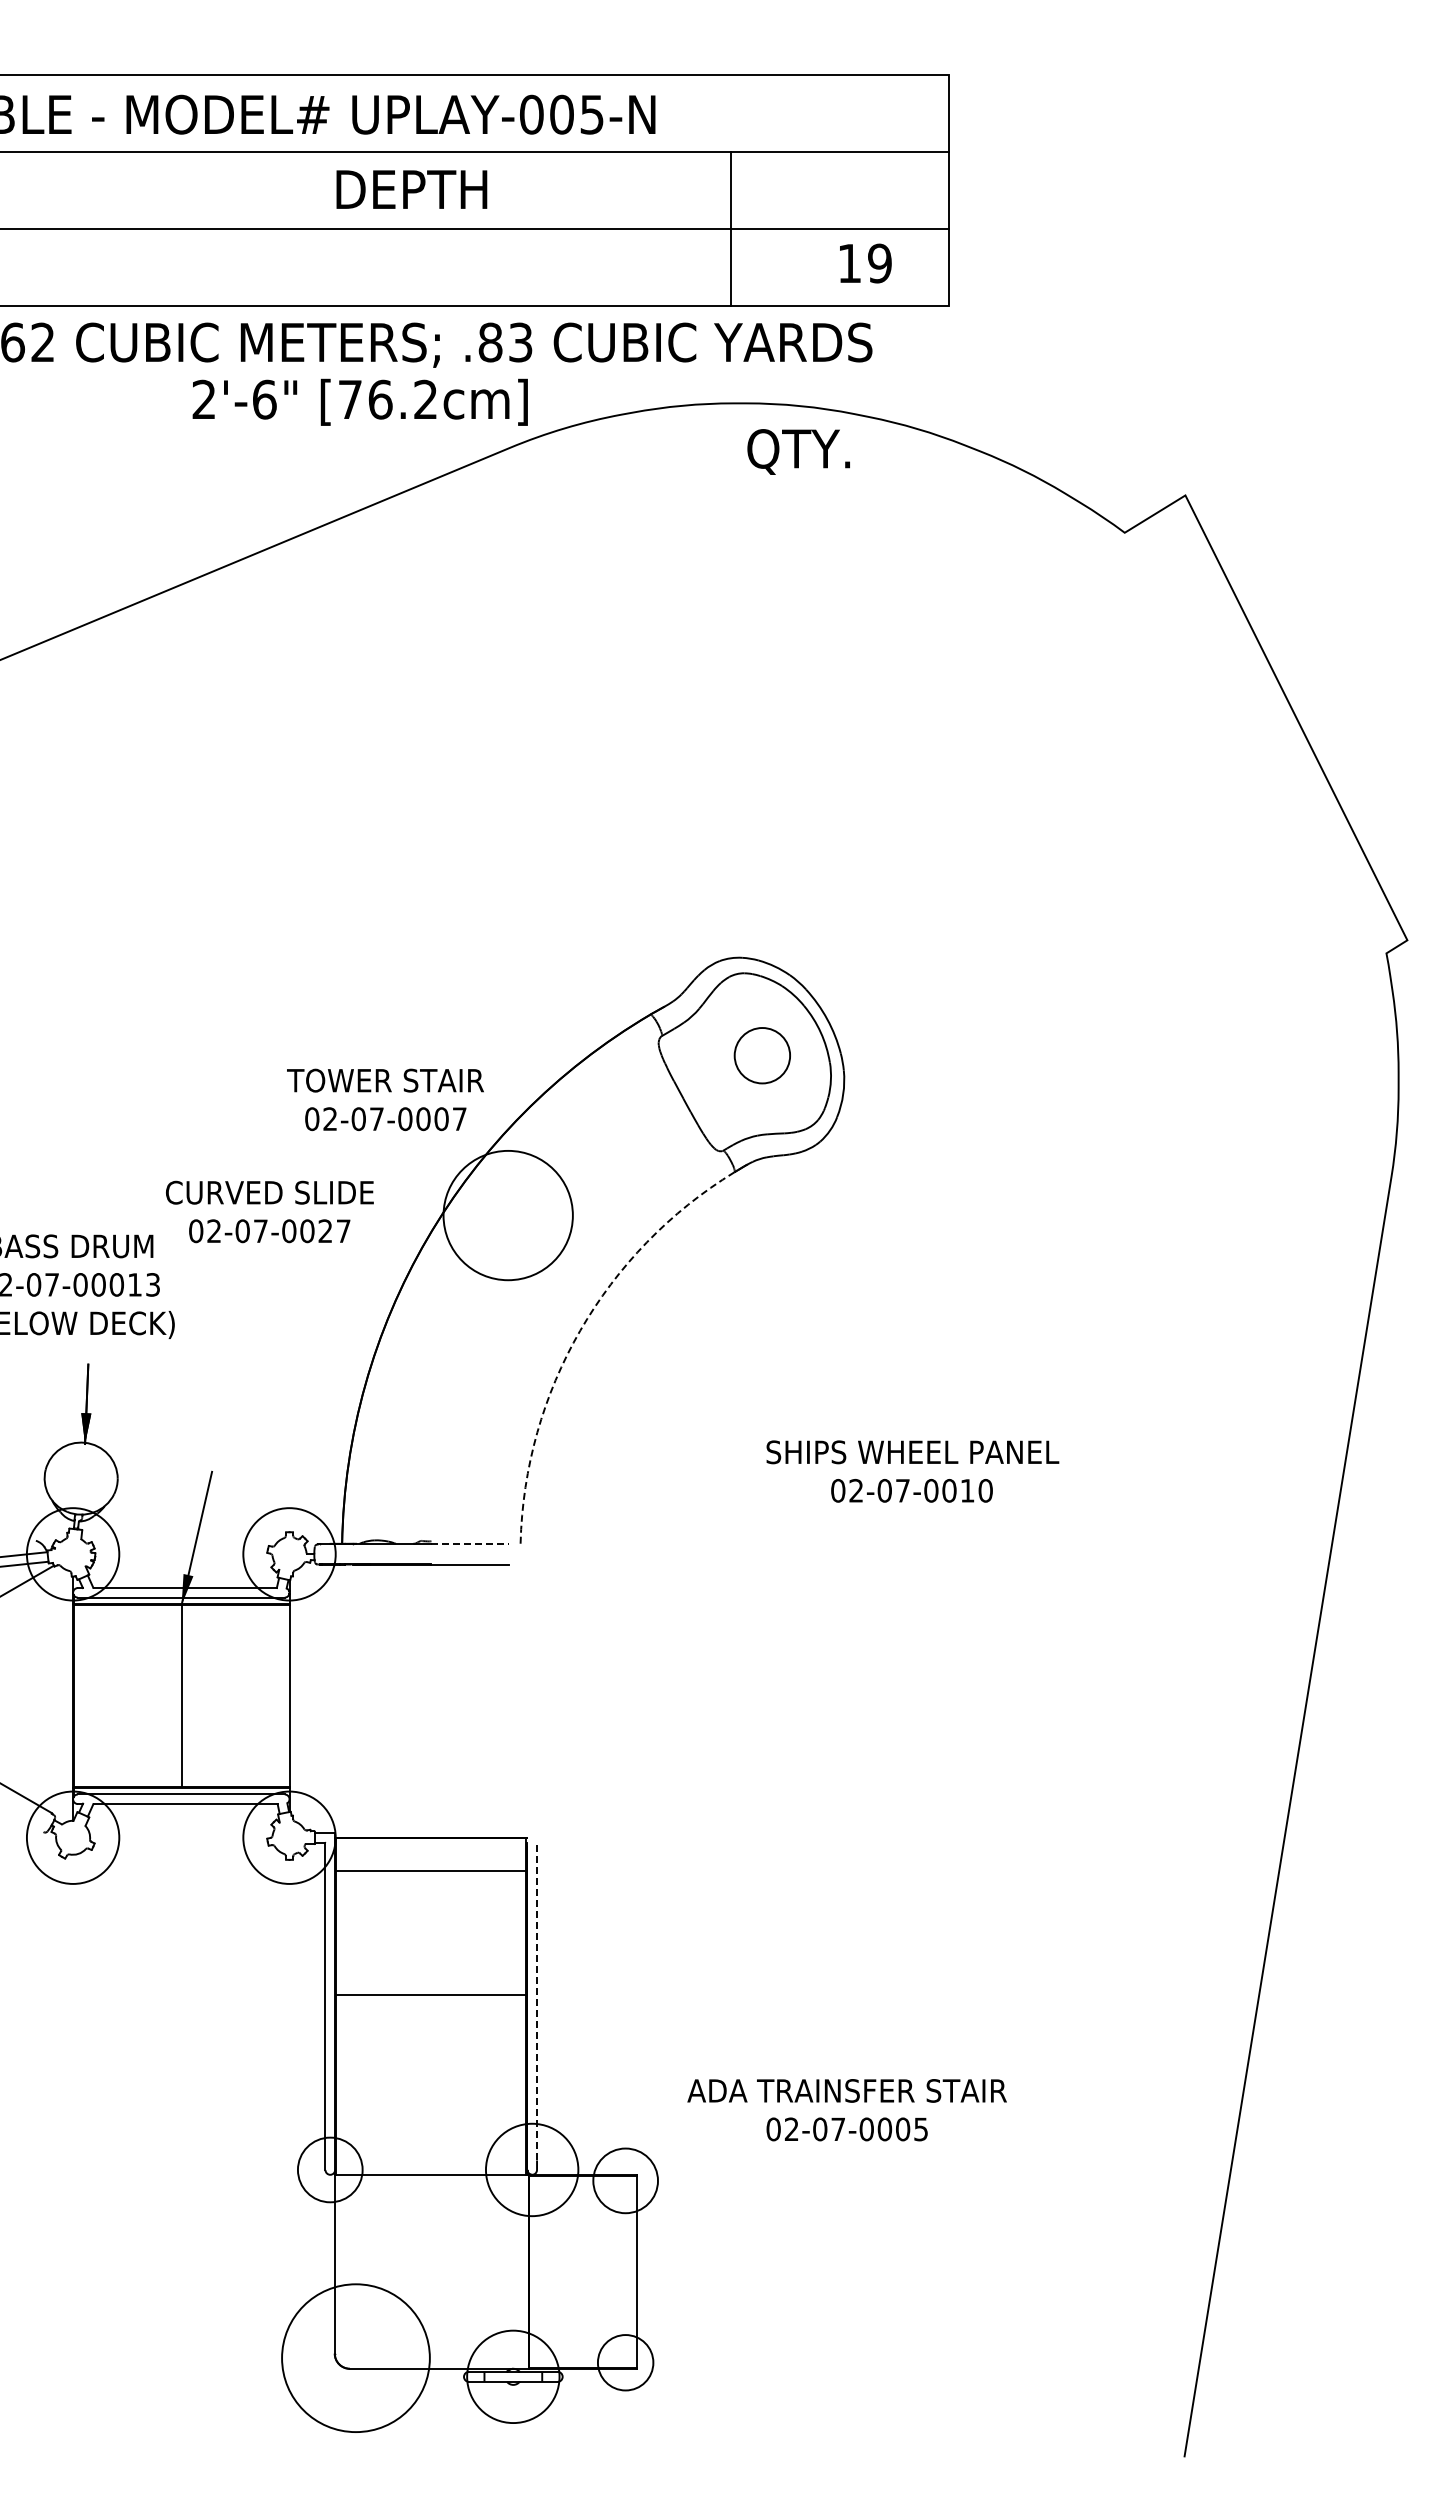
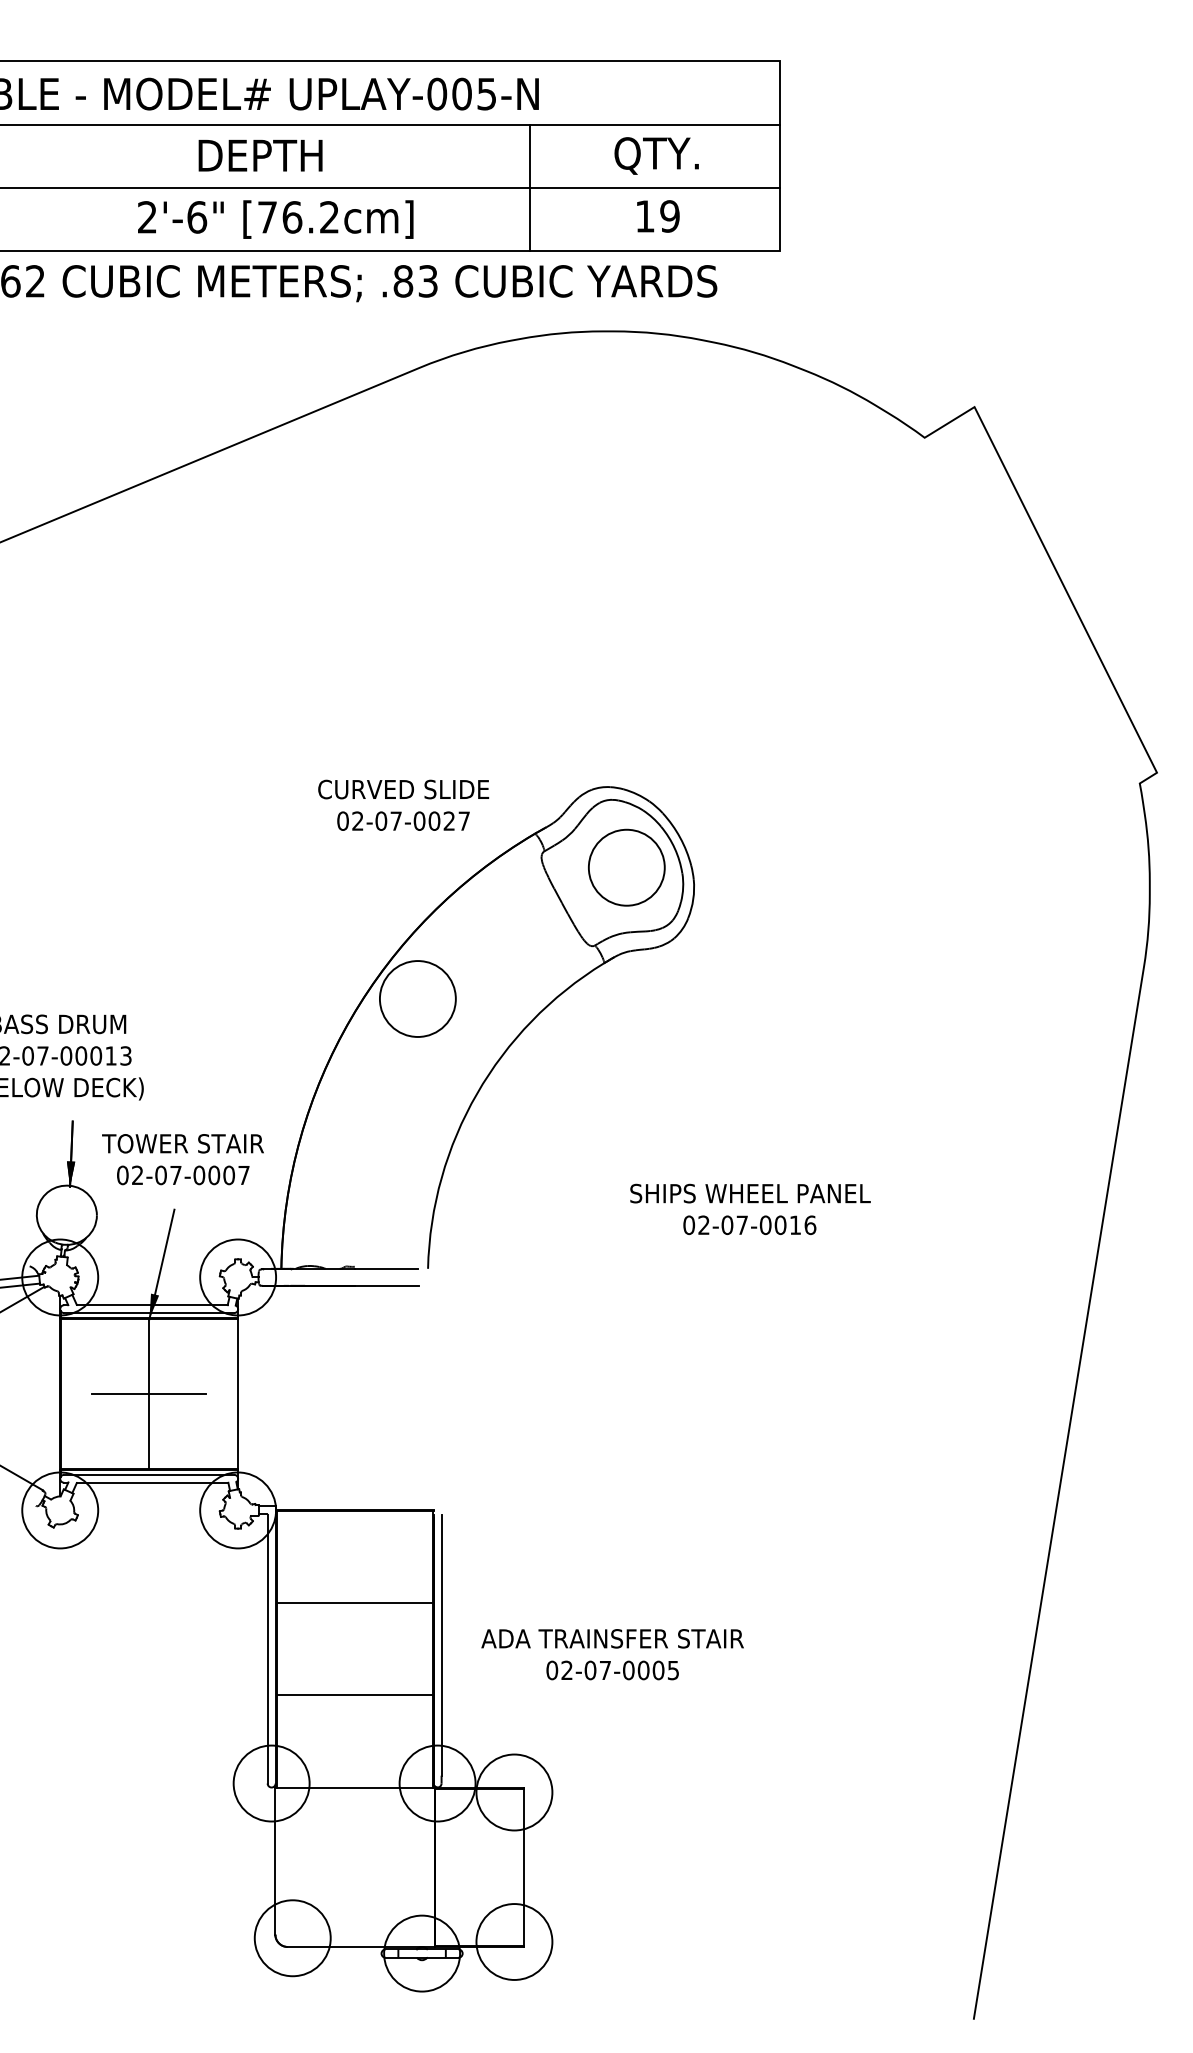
text: (411, 189) -> (260, 155), moved
line: (731, 228) -> (529, 187), moved
text: (865, 263) -> (658, 216), moved
text: (359, 401) -> (275, 218), moved
text: (798, 451) -> (656, 155), moved
circle: (762, 1055) -> (626, 867), size x1.67
text: (385, 1099) -> (183, 1159), moved
text: (269, 1211) -> (403, 804), moved
circle: (508, 1215) -> (418, 998), size x0.71
arc: (580, 1330) -> (477, 1093), dashed -> solid
text: (985, 1490) -> (810, 1225), 02-07-0010 -> 02-07-0016
line: (469, 1543) -> (386, 1268), dashed -> solid
line: (181, 1696) -> (149, 1394), added
line: (431, 1870) -> (354, 1603), moved
line: (431, 1994) -> (354, 1695), moved
line: (537, 2001) -> (441, 1645), dashed -> solid
text: (846, 2110) -> (612, 1654), moved
circle: (330, 2169) -> (271, 1783), size x1.43
circle: (625, 2180) -> (514, 1792), size x1.43
circle: (355, 2358) -> (292, 1938), size x0.62
circle: (625, 2362) -> (514, 1941), size x1.67

